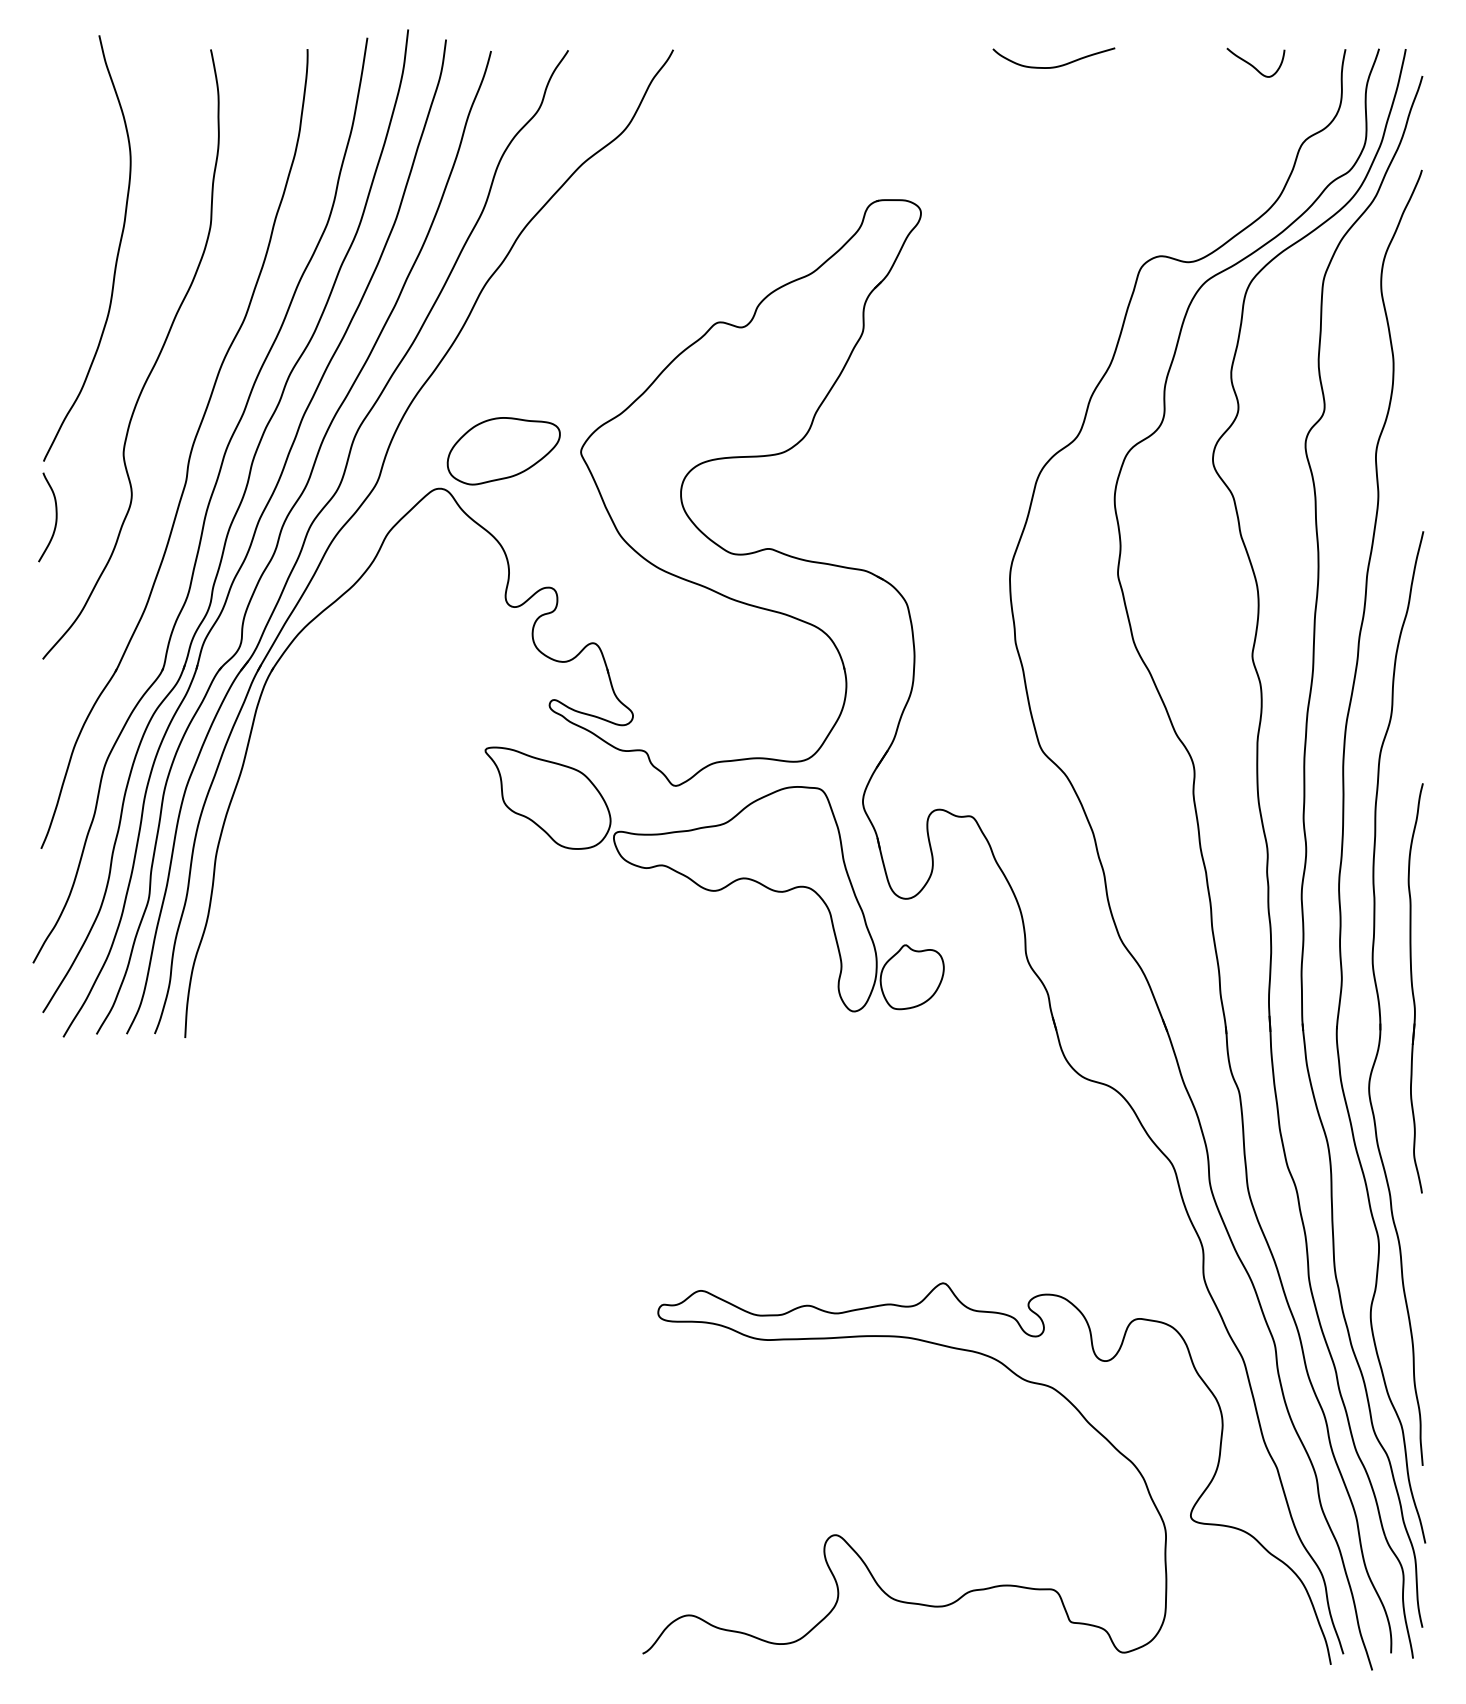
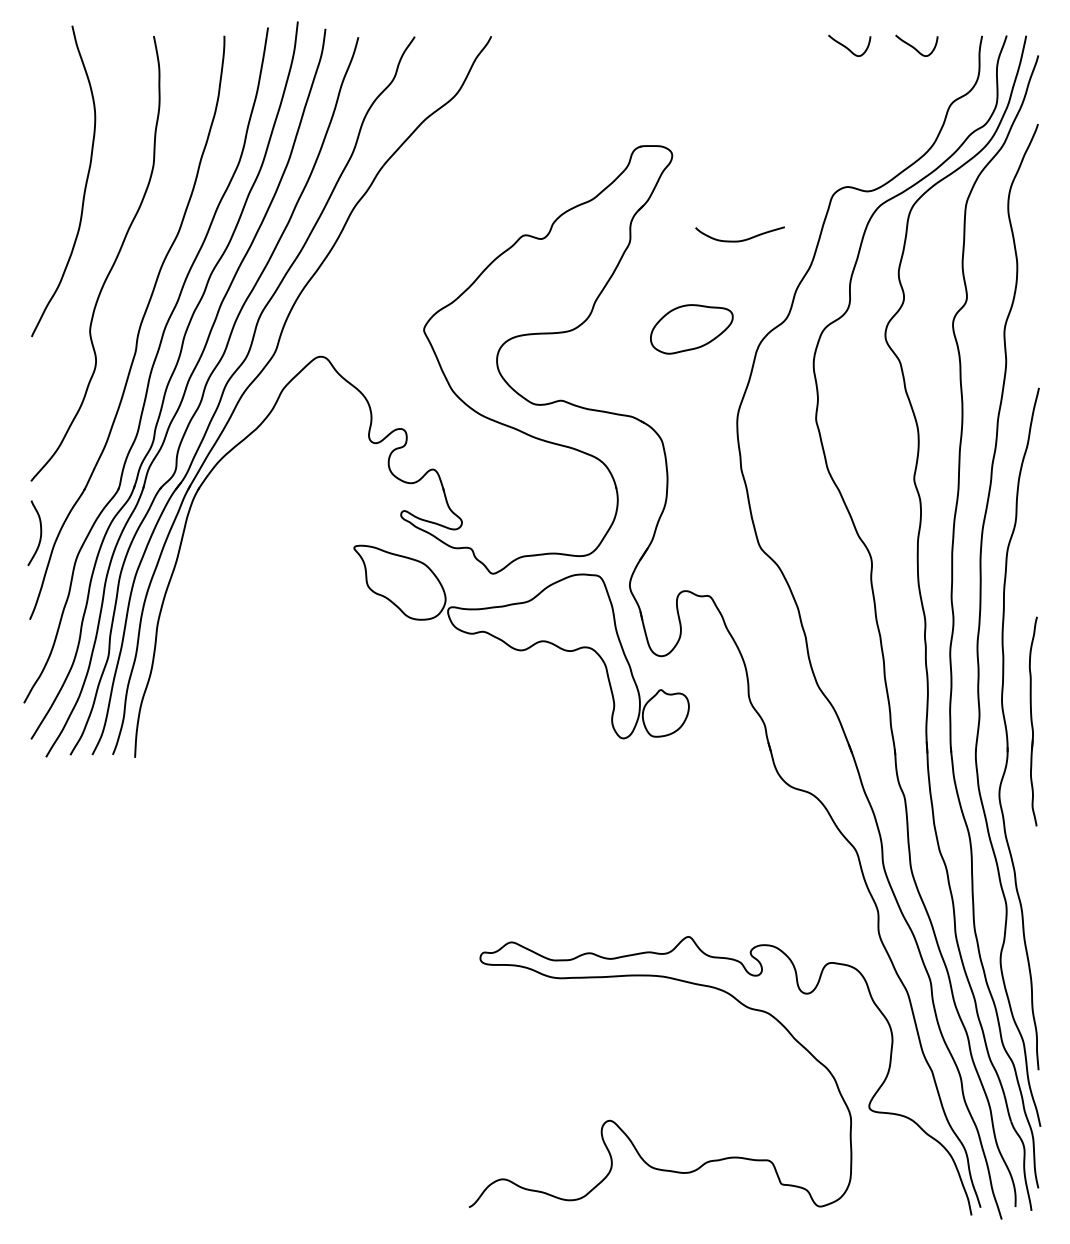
curve: (1160, 64) -> (847, 47), added
curve: (1057, 65) -> (742, 239), moved
part: (503, 451) -> (691, 329), moved
curve: (55, 517) -> (40, 533), moved
part: (1415, 988) -> (1033, 721), size x0.7

